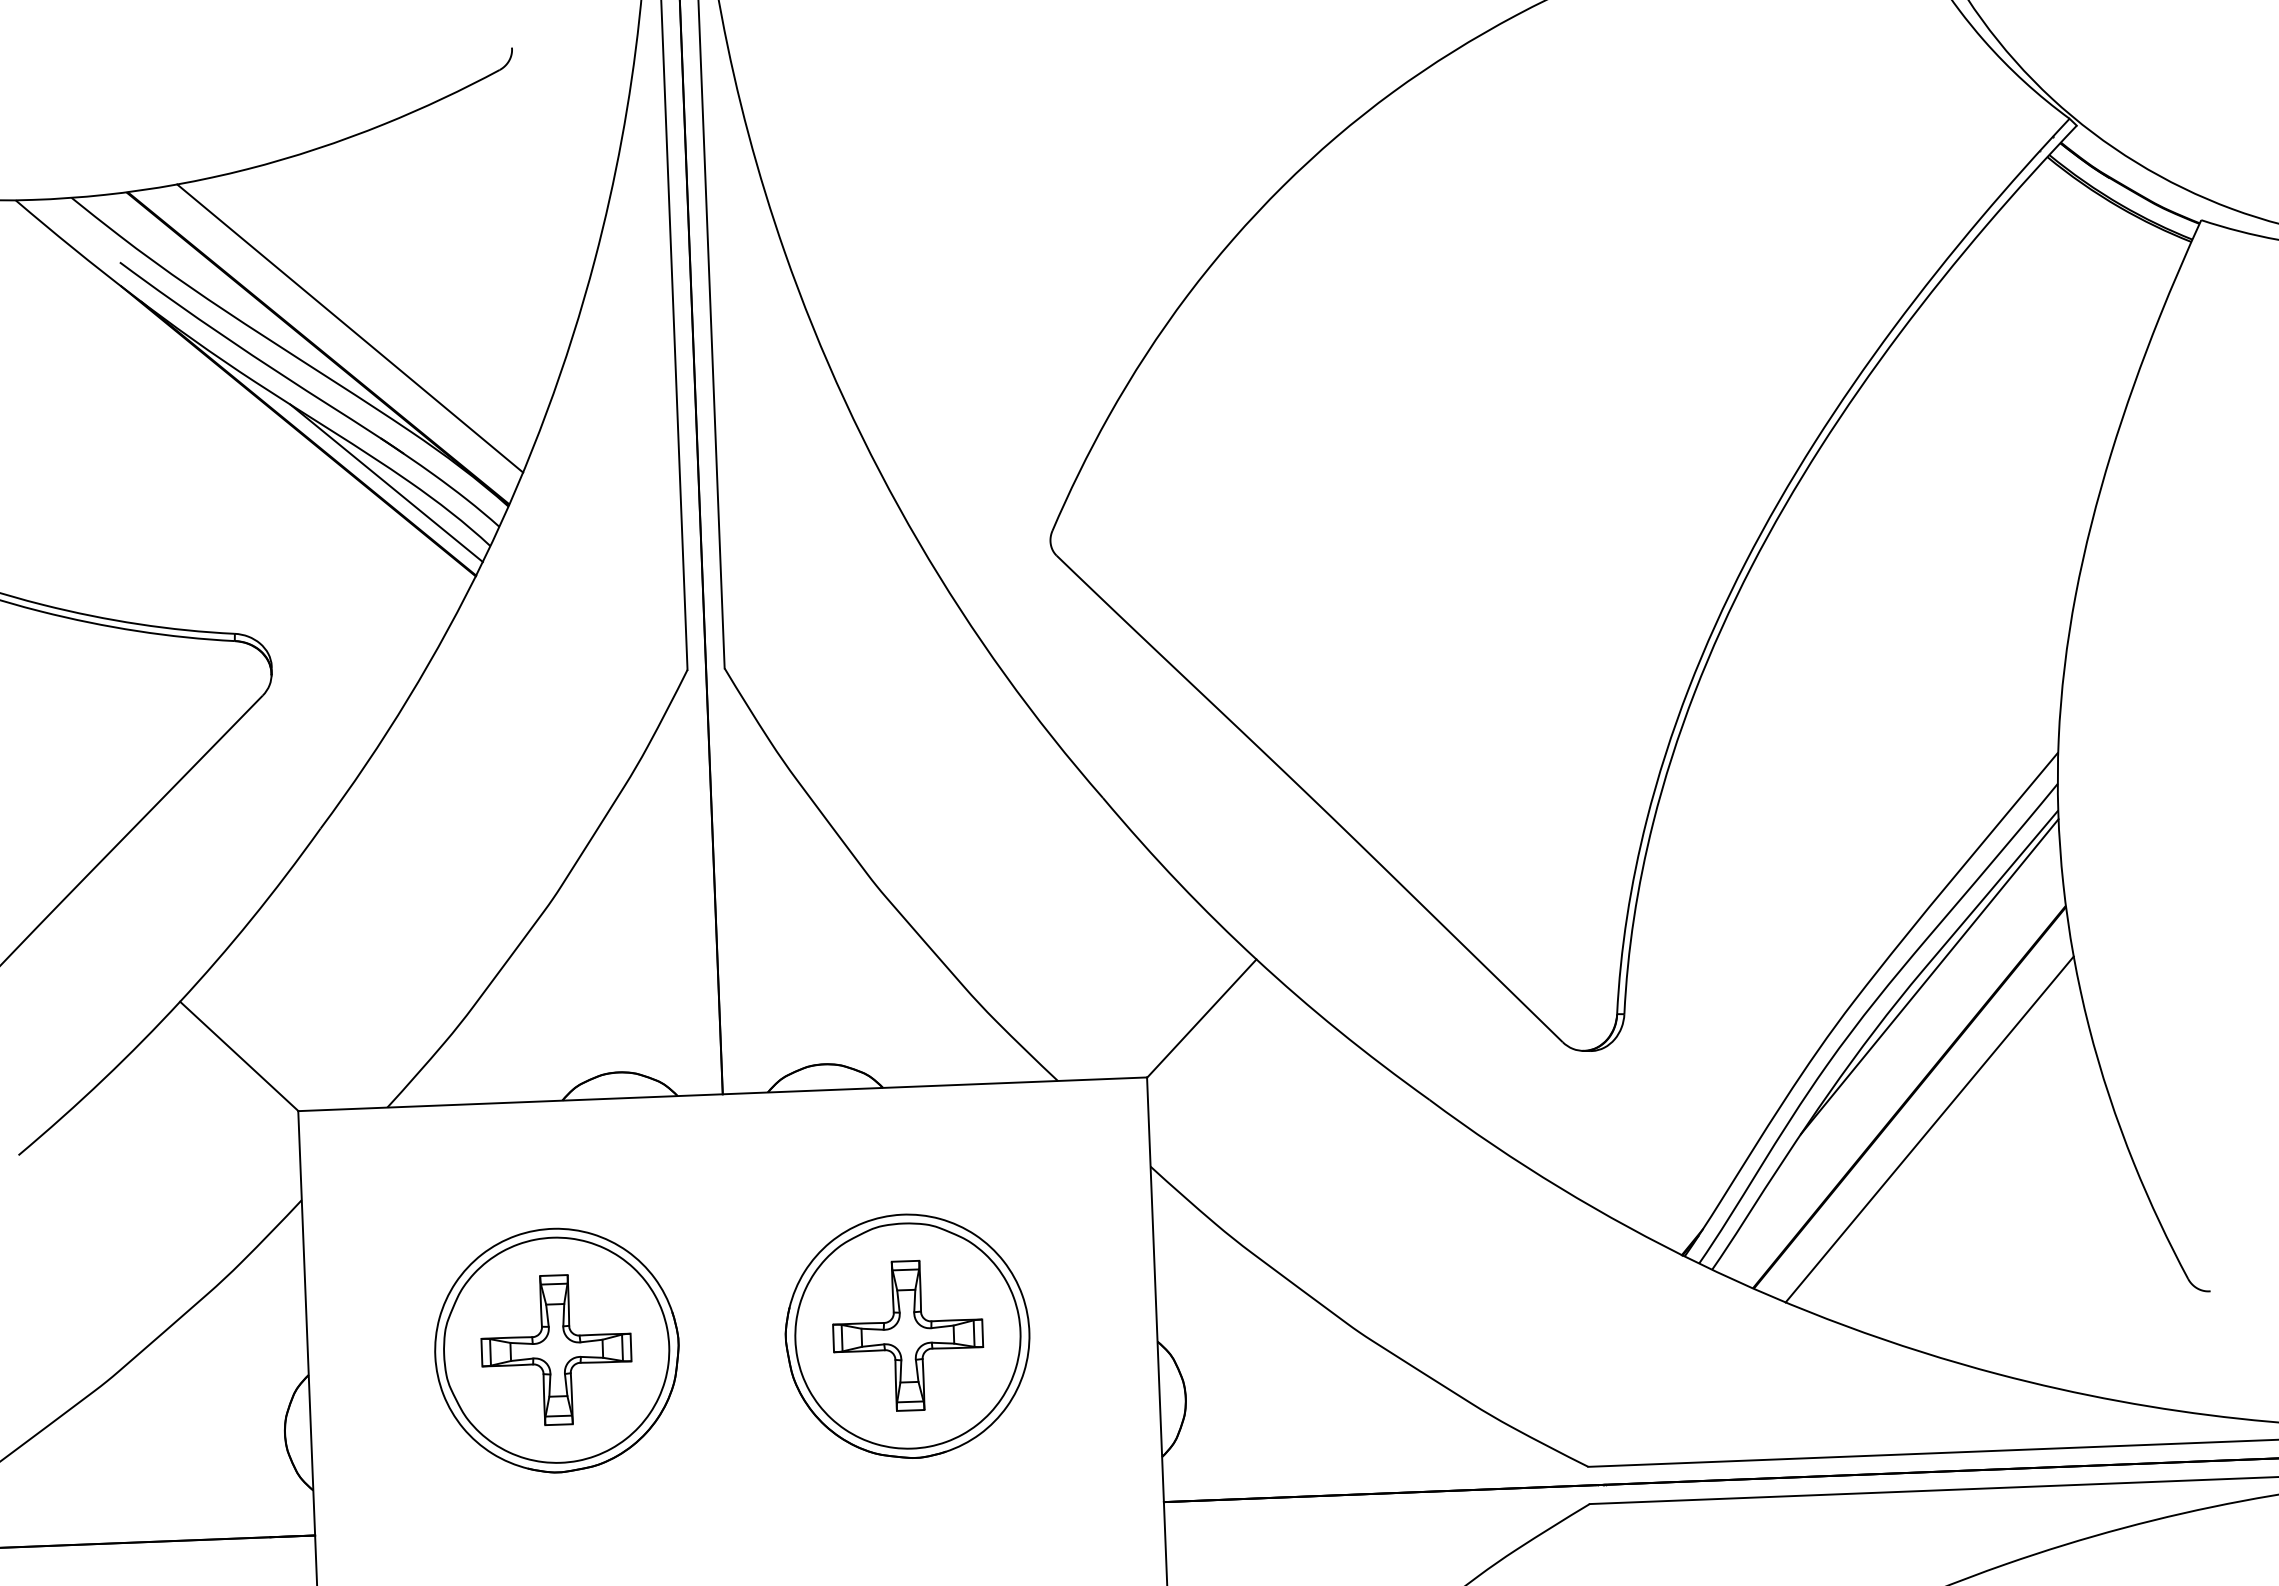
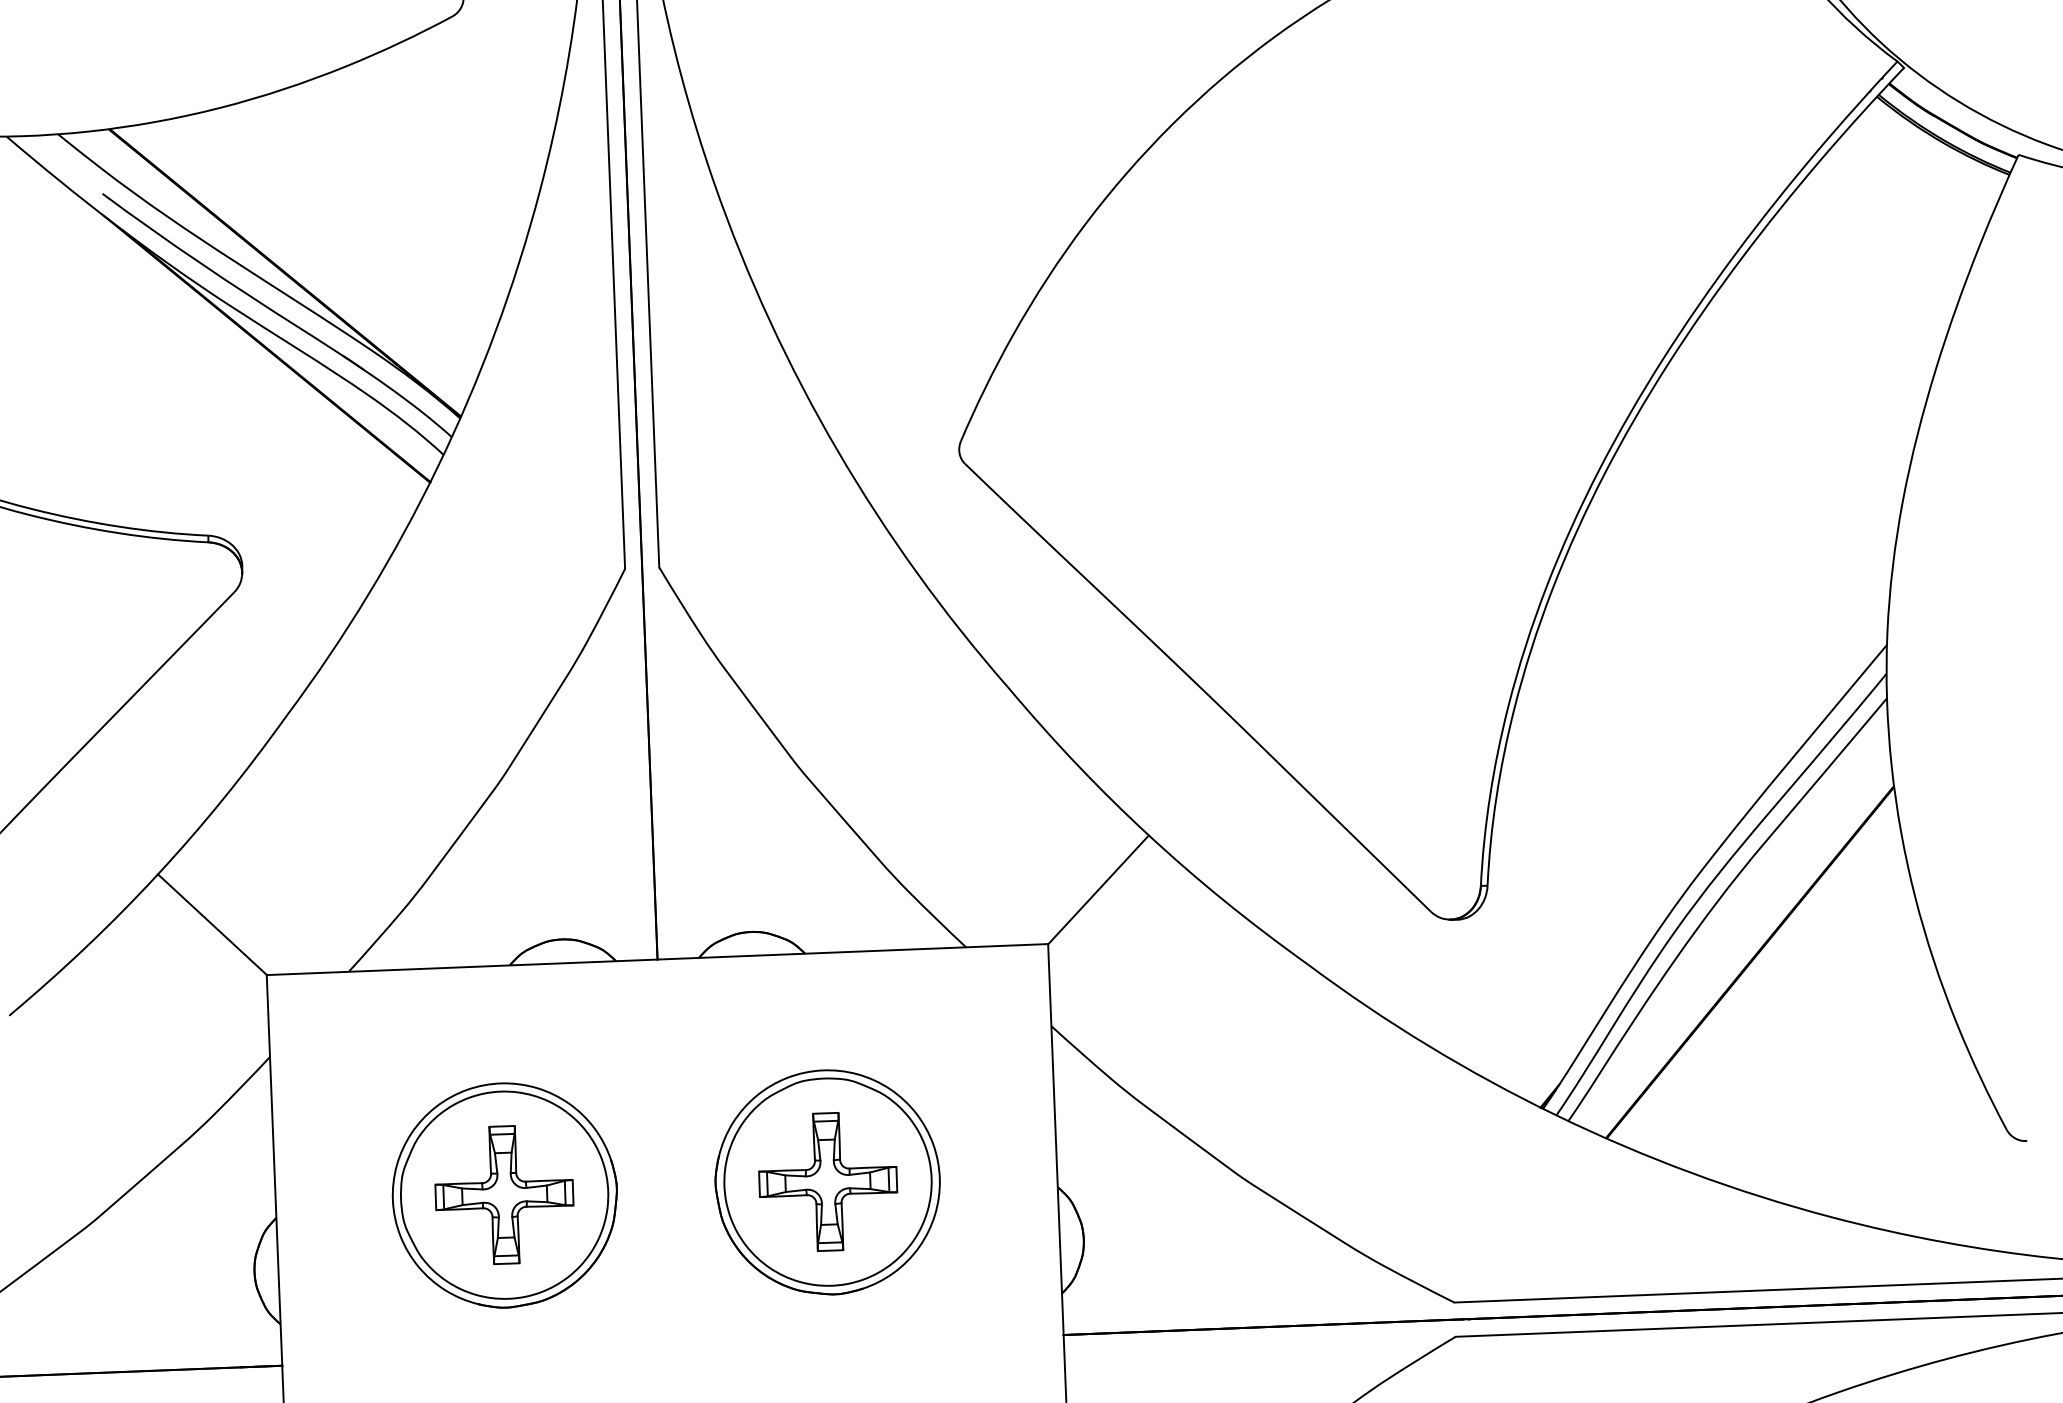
line: (350, 328) -> (314, 254), removed
line: (386, 483) -> (347, 397), removed
line: (1929, 976) -> (1768, 851), removed
line: (1929, 1129) -> (1768, 991), removed

